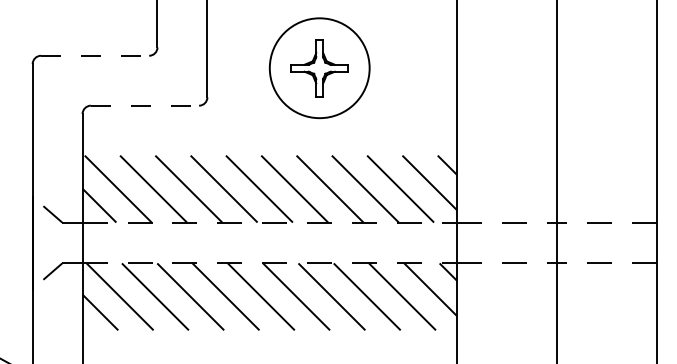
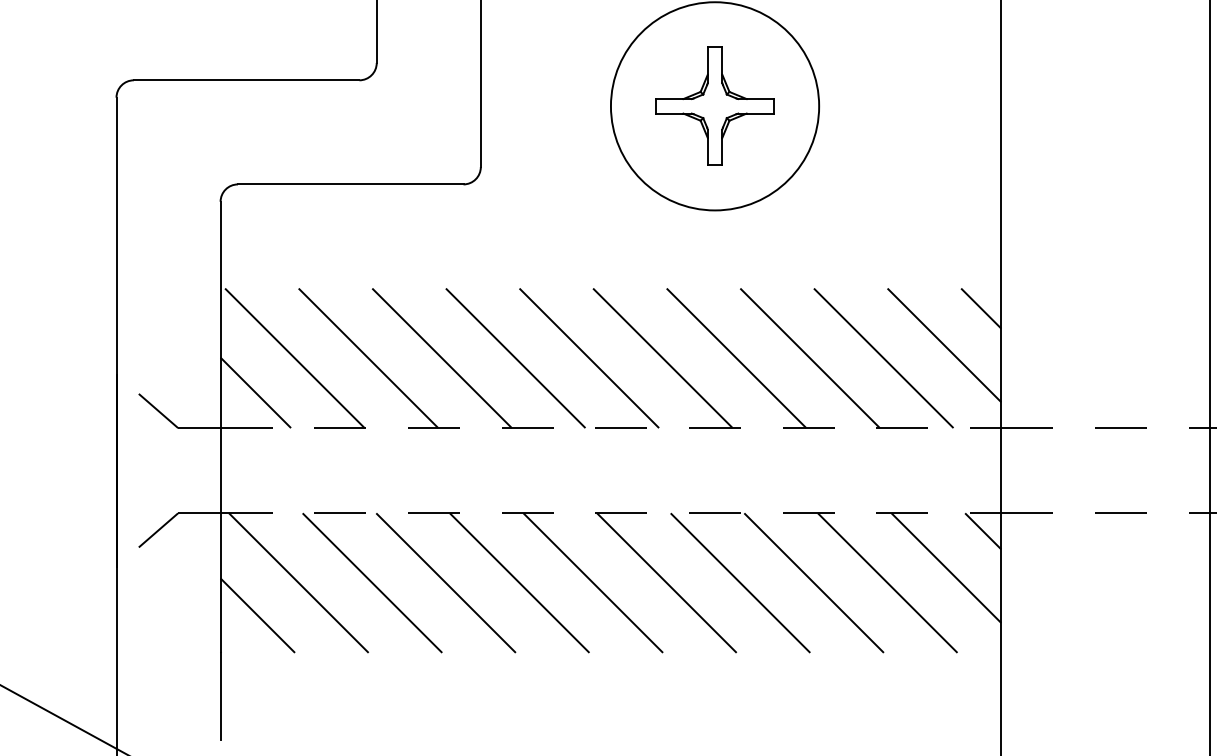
line: (95, 55) -> (247, 79), dashed -> solid
line: (145, 105) -> (351, 184), dashed -> solid

